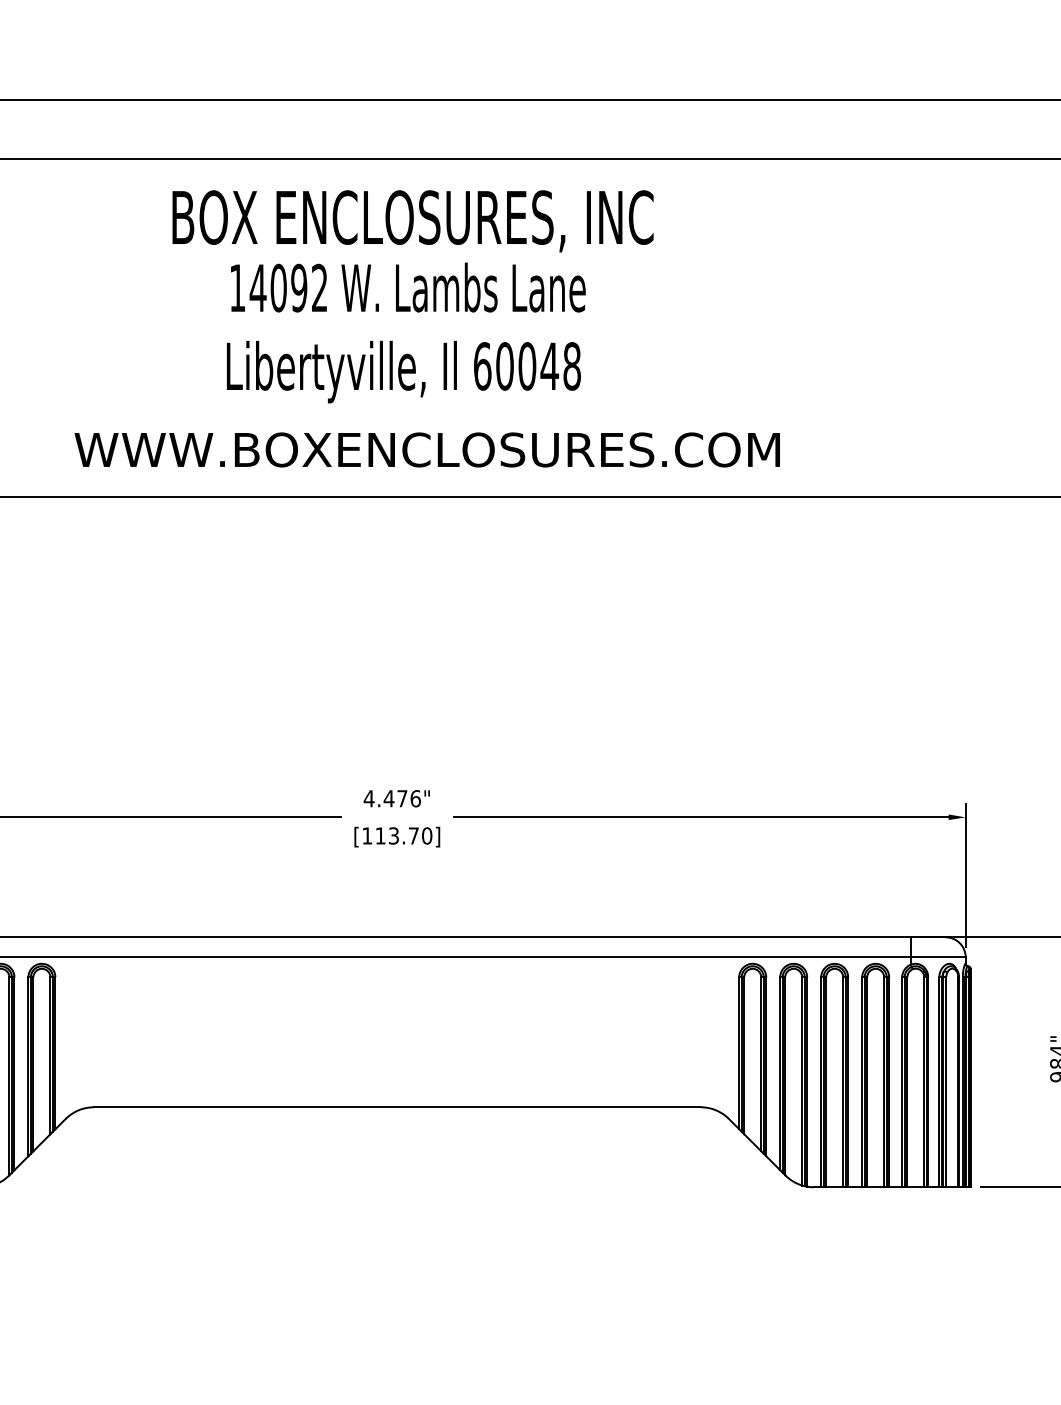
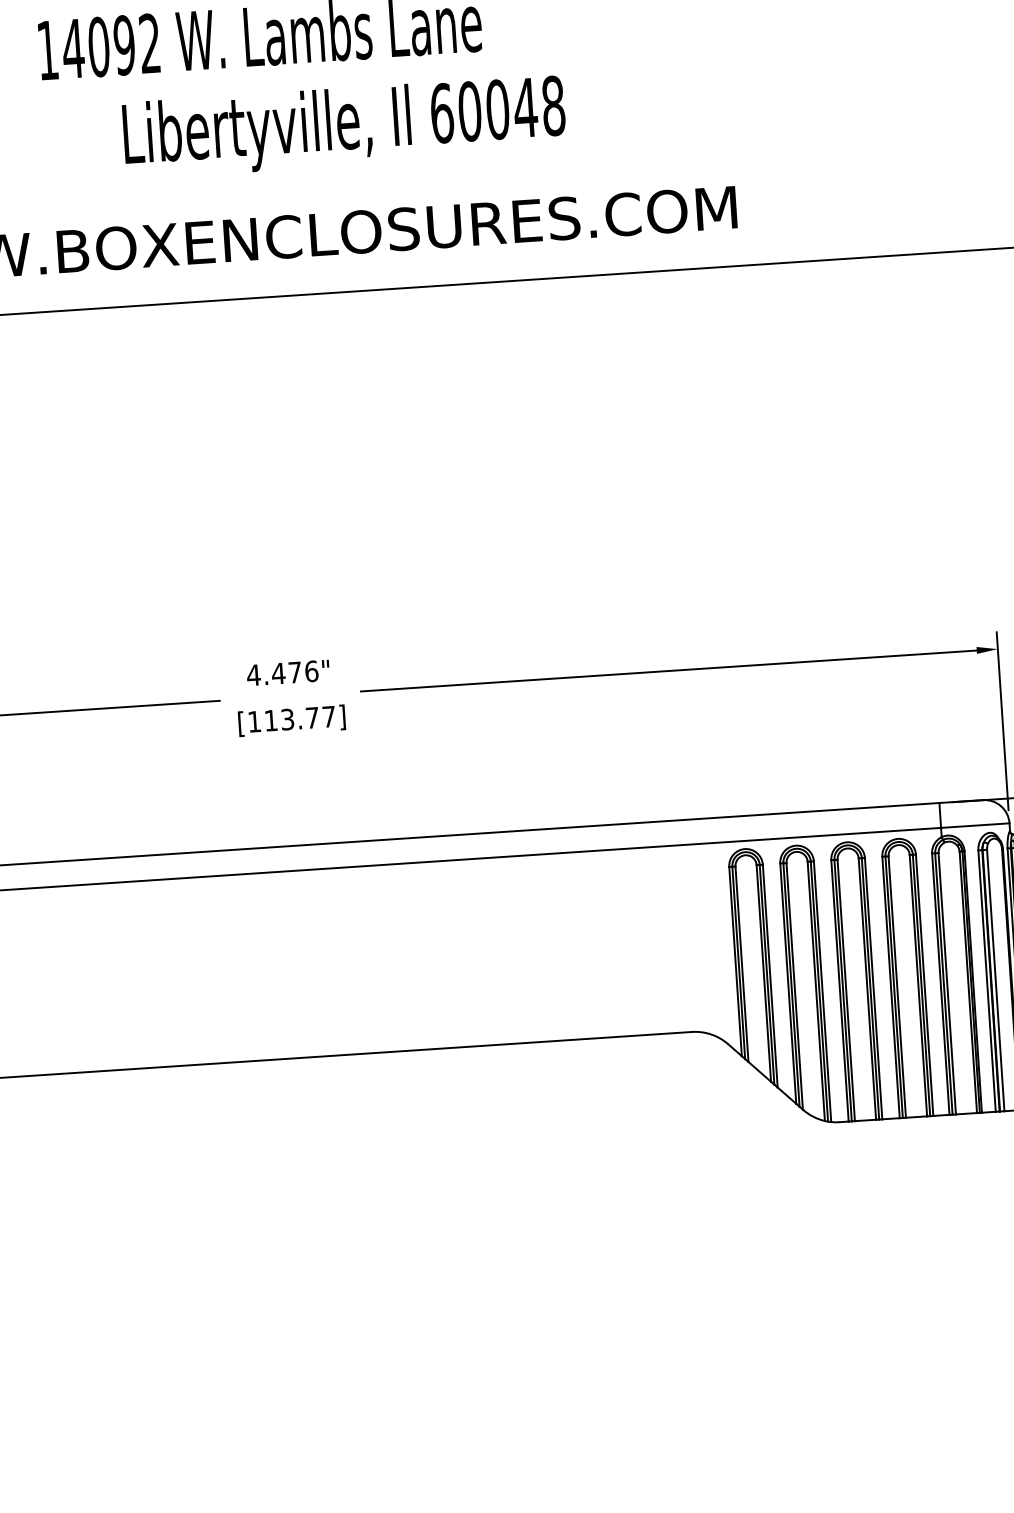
text: (403, 371) -> (344, 126), moved
text: (427, 835) -> (329, 716), [113.70] -> [113.77]

